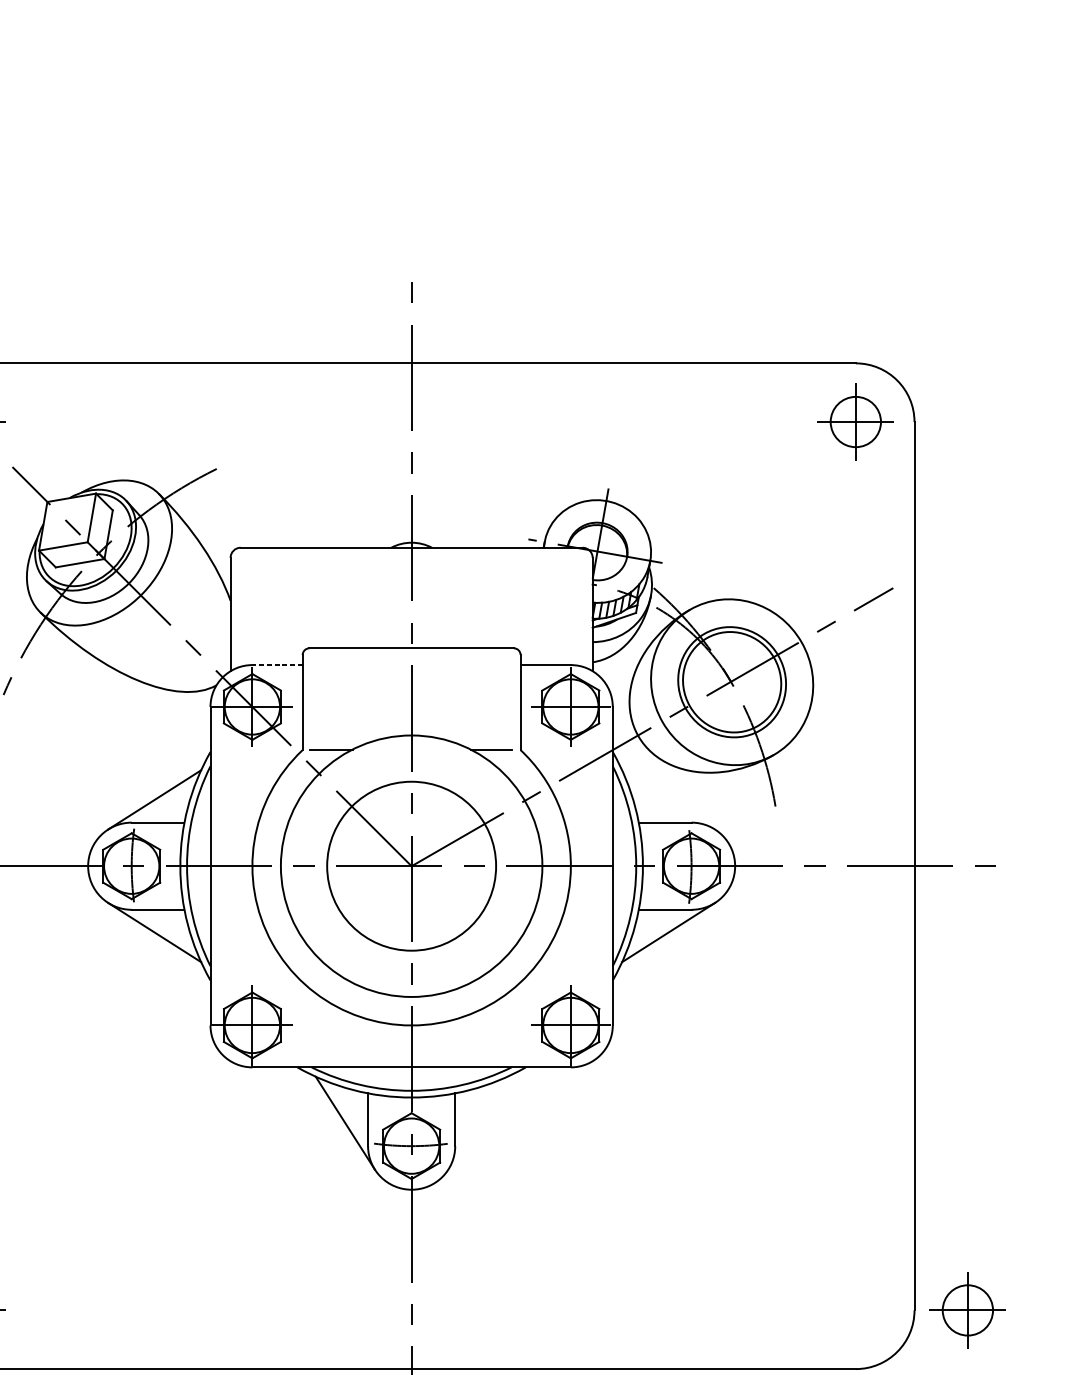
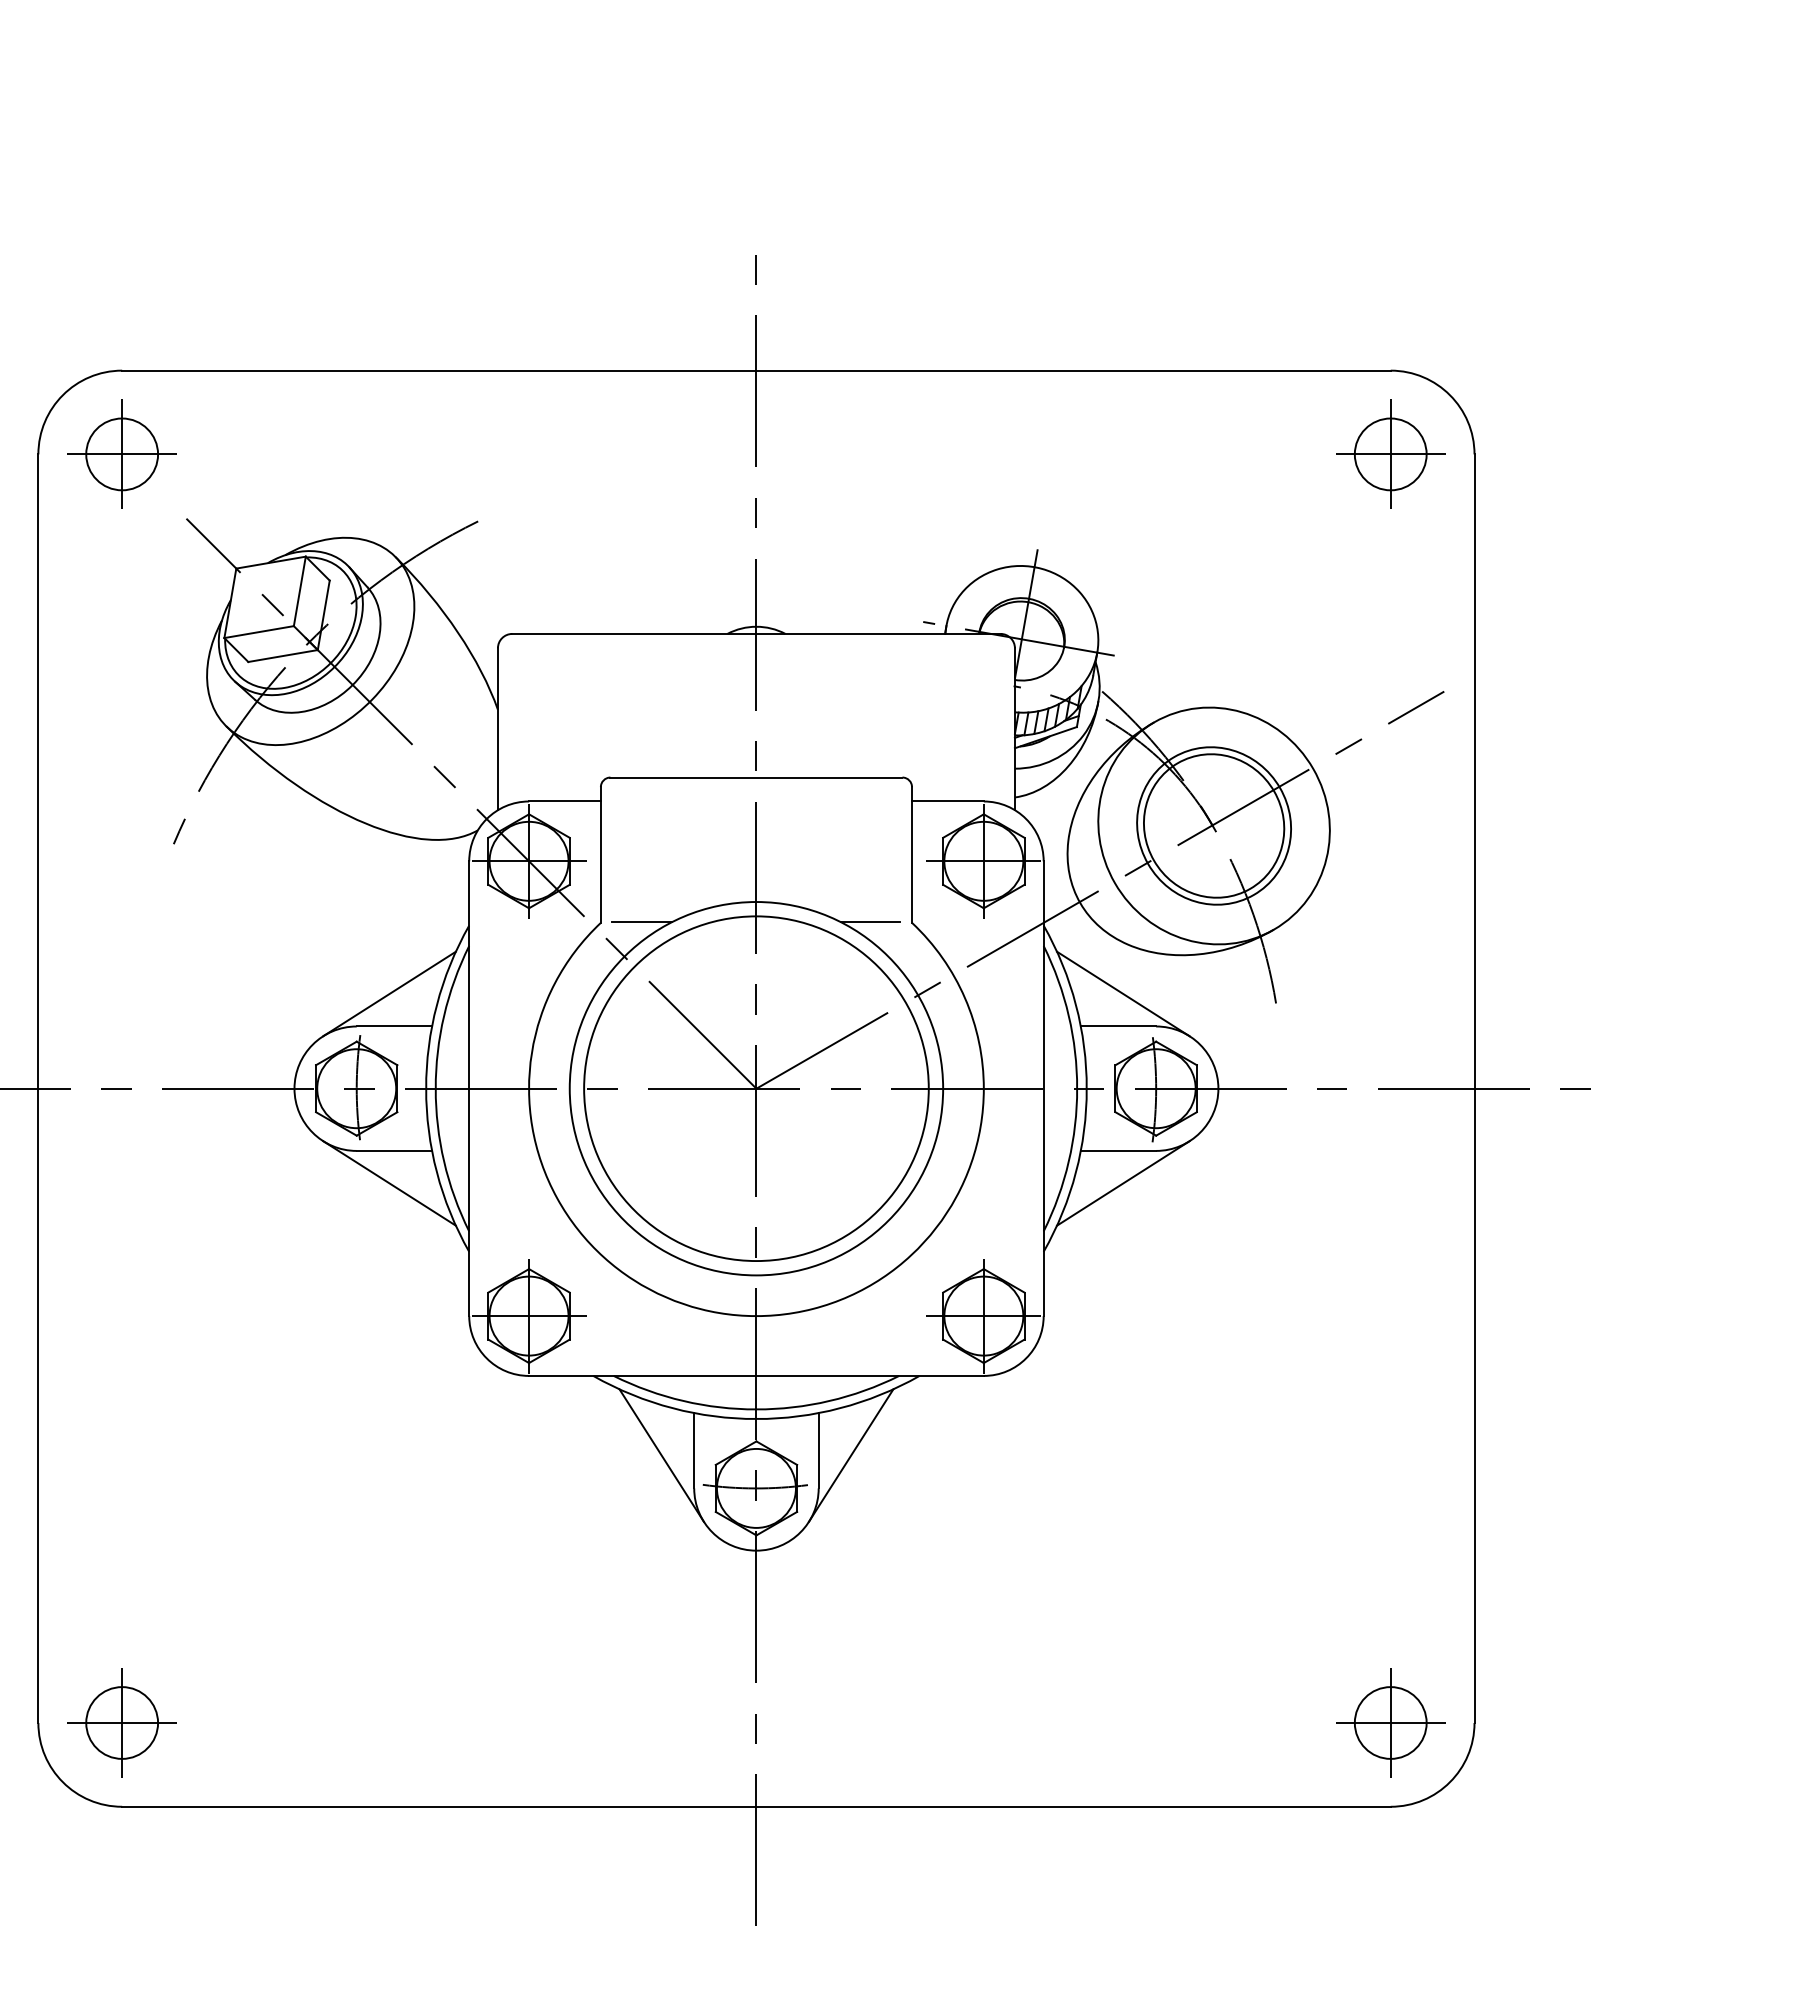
line: (277, 665) -> (564, 801), dashed -> solid
line: (668, 799) -> (1123, 993), added
circle: (411, 866) -> (756, 1088), size x1.43
line: (477, 1123) -> (850, 1455), added
part: (967, 1310) -> (1390, 1722), moved

